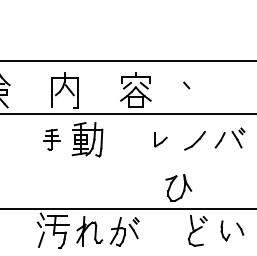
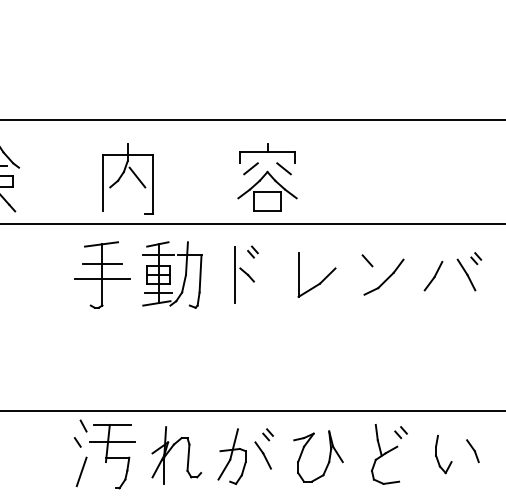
line: (186, 85) -> (367, 260), moved
part: (51, 139) -> (101, 274), size x1.67
part: (124, 139) -> (245, 274), added
part: (160, 139) -> (315, 274), size x1.67
part: (178, 187) -> (317, 455), moved

